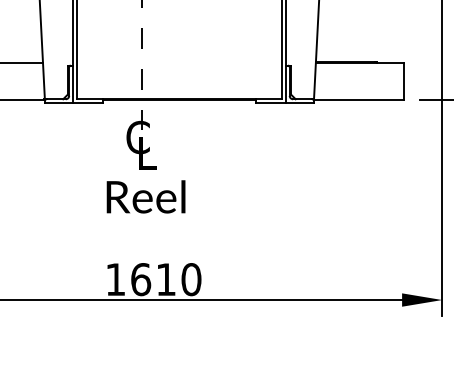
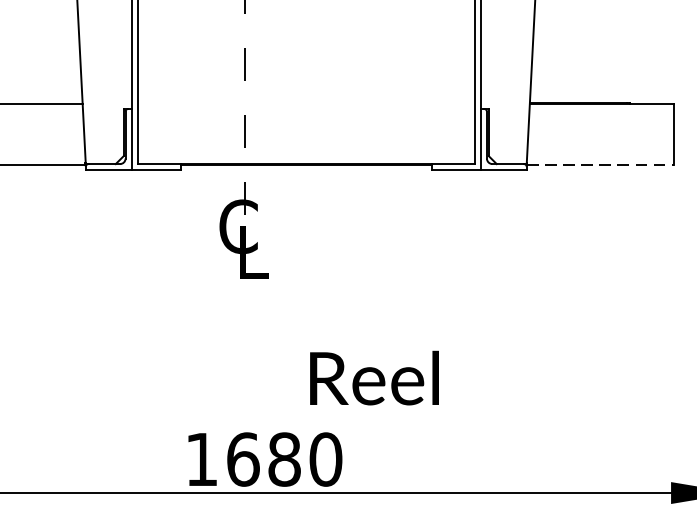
line: (359, 100) -> (601, 166), solid -> dashed
text: (145, 196) -> (373, 377), moved
text: (166, 279) -> (285, 459), 1610 -> 1680

